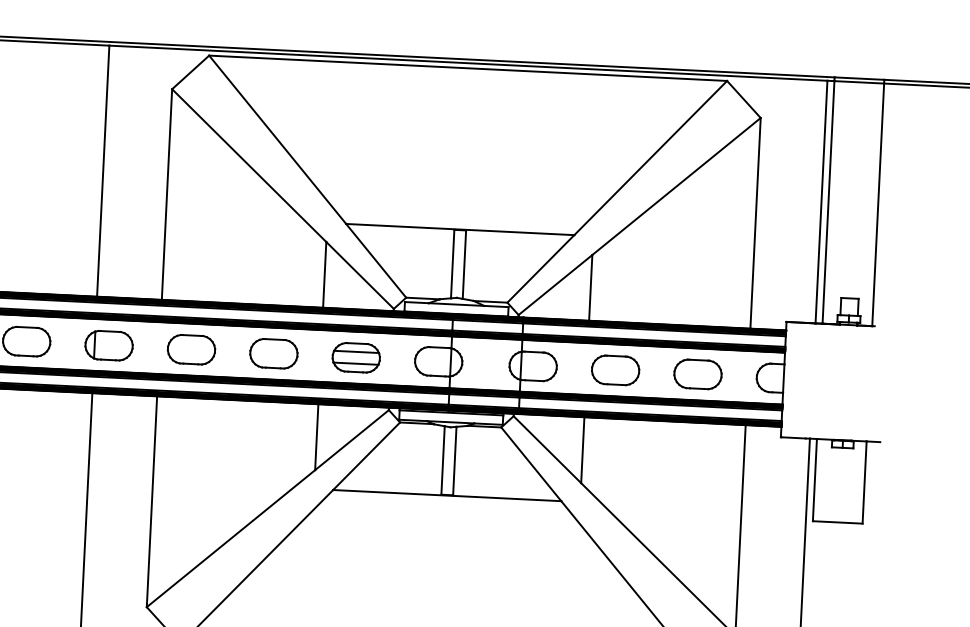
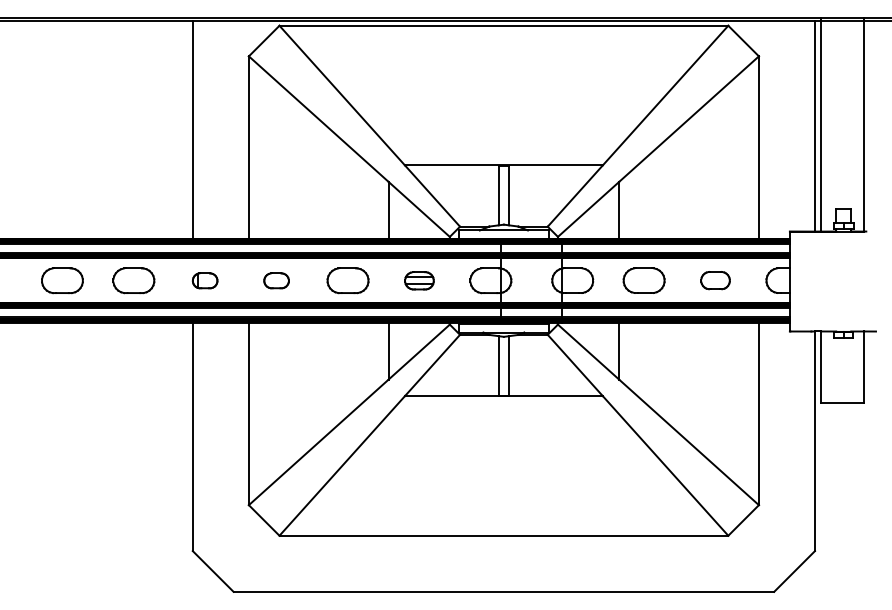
part: (108, 345) -> (204, 280), size x0.6
part: (191, 349) -> (276, 280), size x0.6
part: (356, 357) -> (419, 280), size x0.7
part: (697, 374) -> (715, 280), size x0.7

